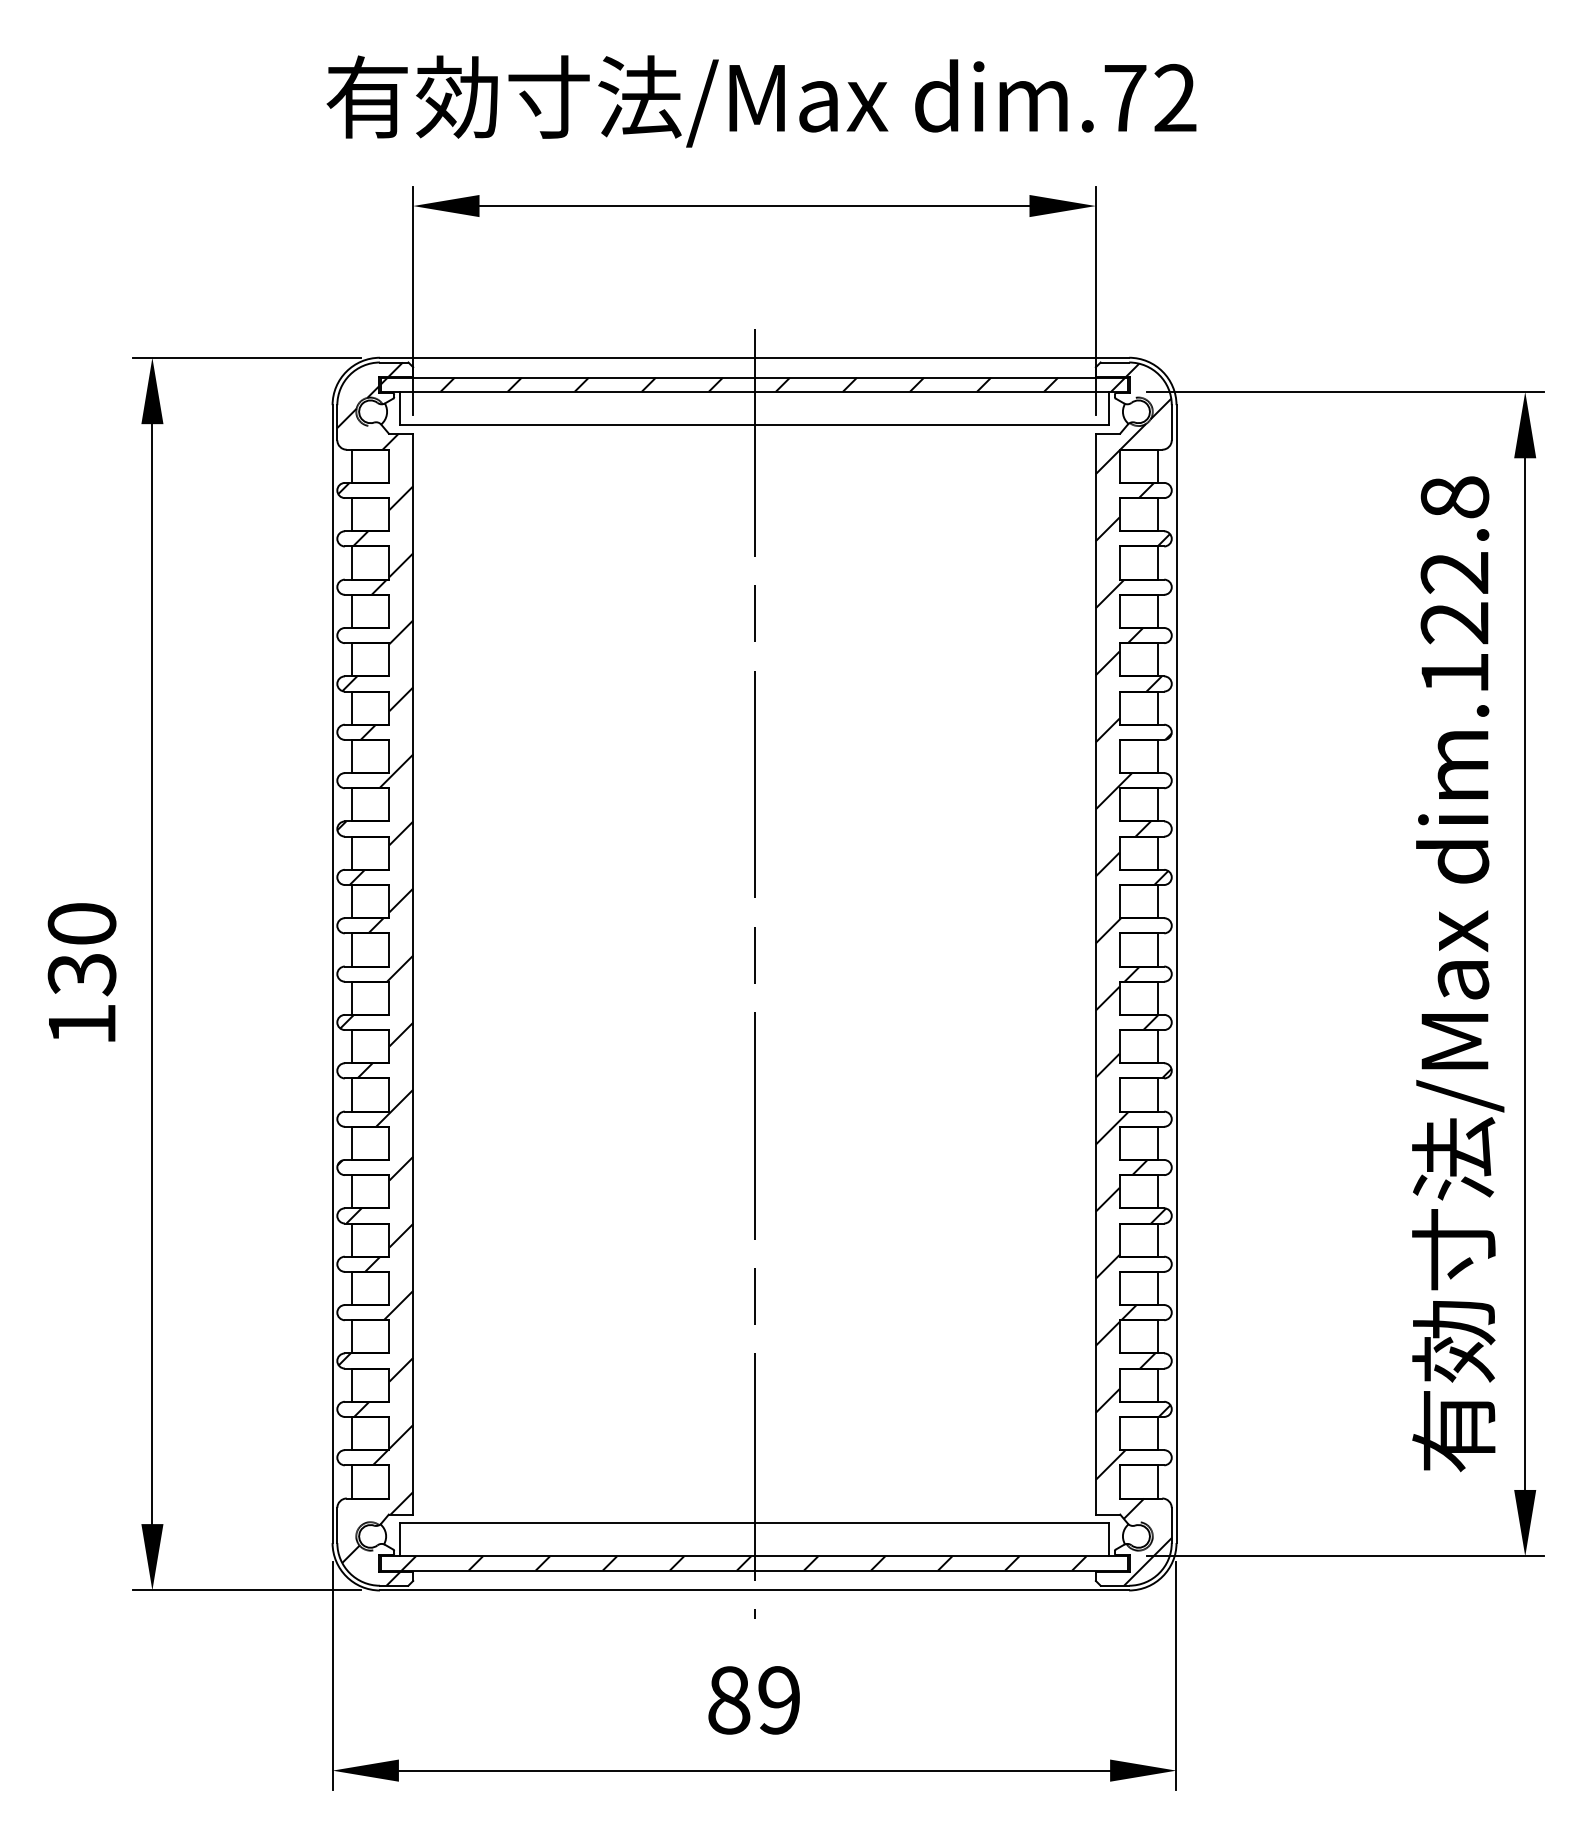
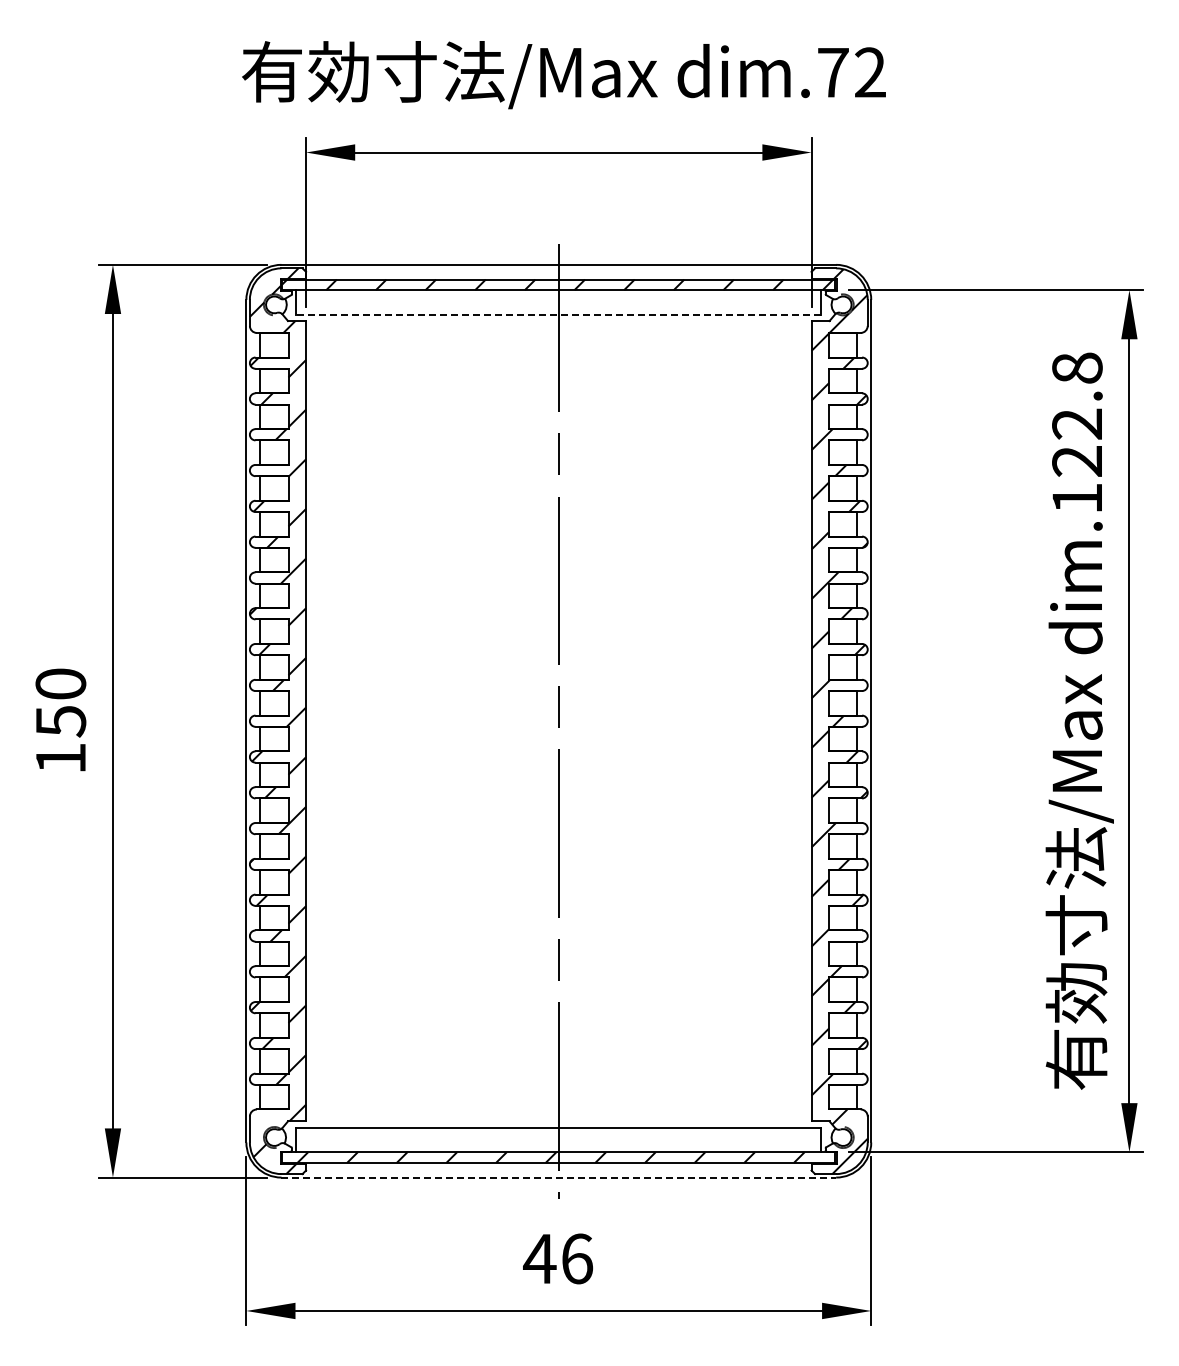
line: (754, 424) -> (558, 314), solid -> dashed
text: (81, 974) -> (60, 721), 130 -> 150
line: (755, 1590) -> (559, 1177), solid -> dashed
text: (754, 1699) -> (558, 1258), 89 -> 46

